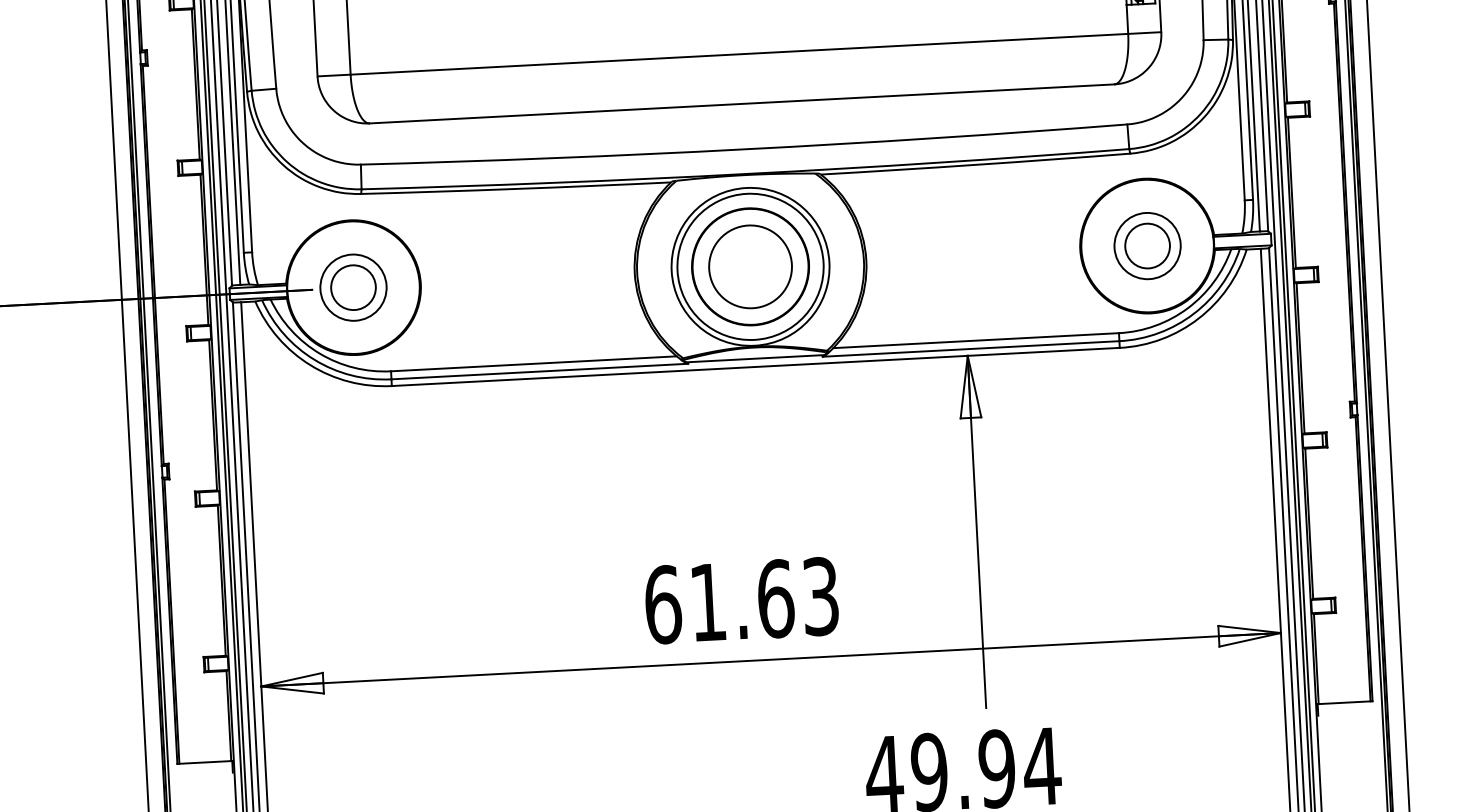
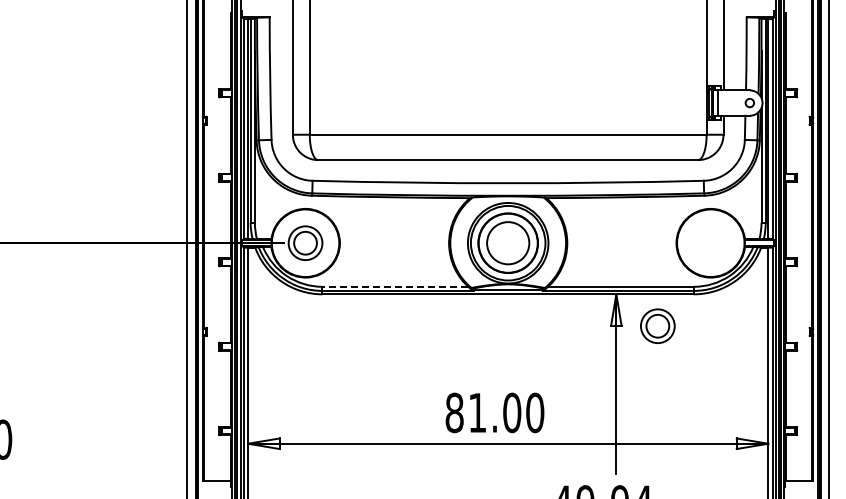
part: (1146, 244) -> (657, 325), moved
line: (534, 363) -> (395, 286), solid -> dashed
text: (741, 599) -> (494, 412), 61.63 -> 81.00

